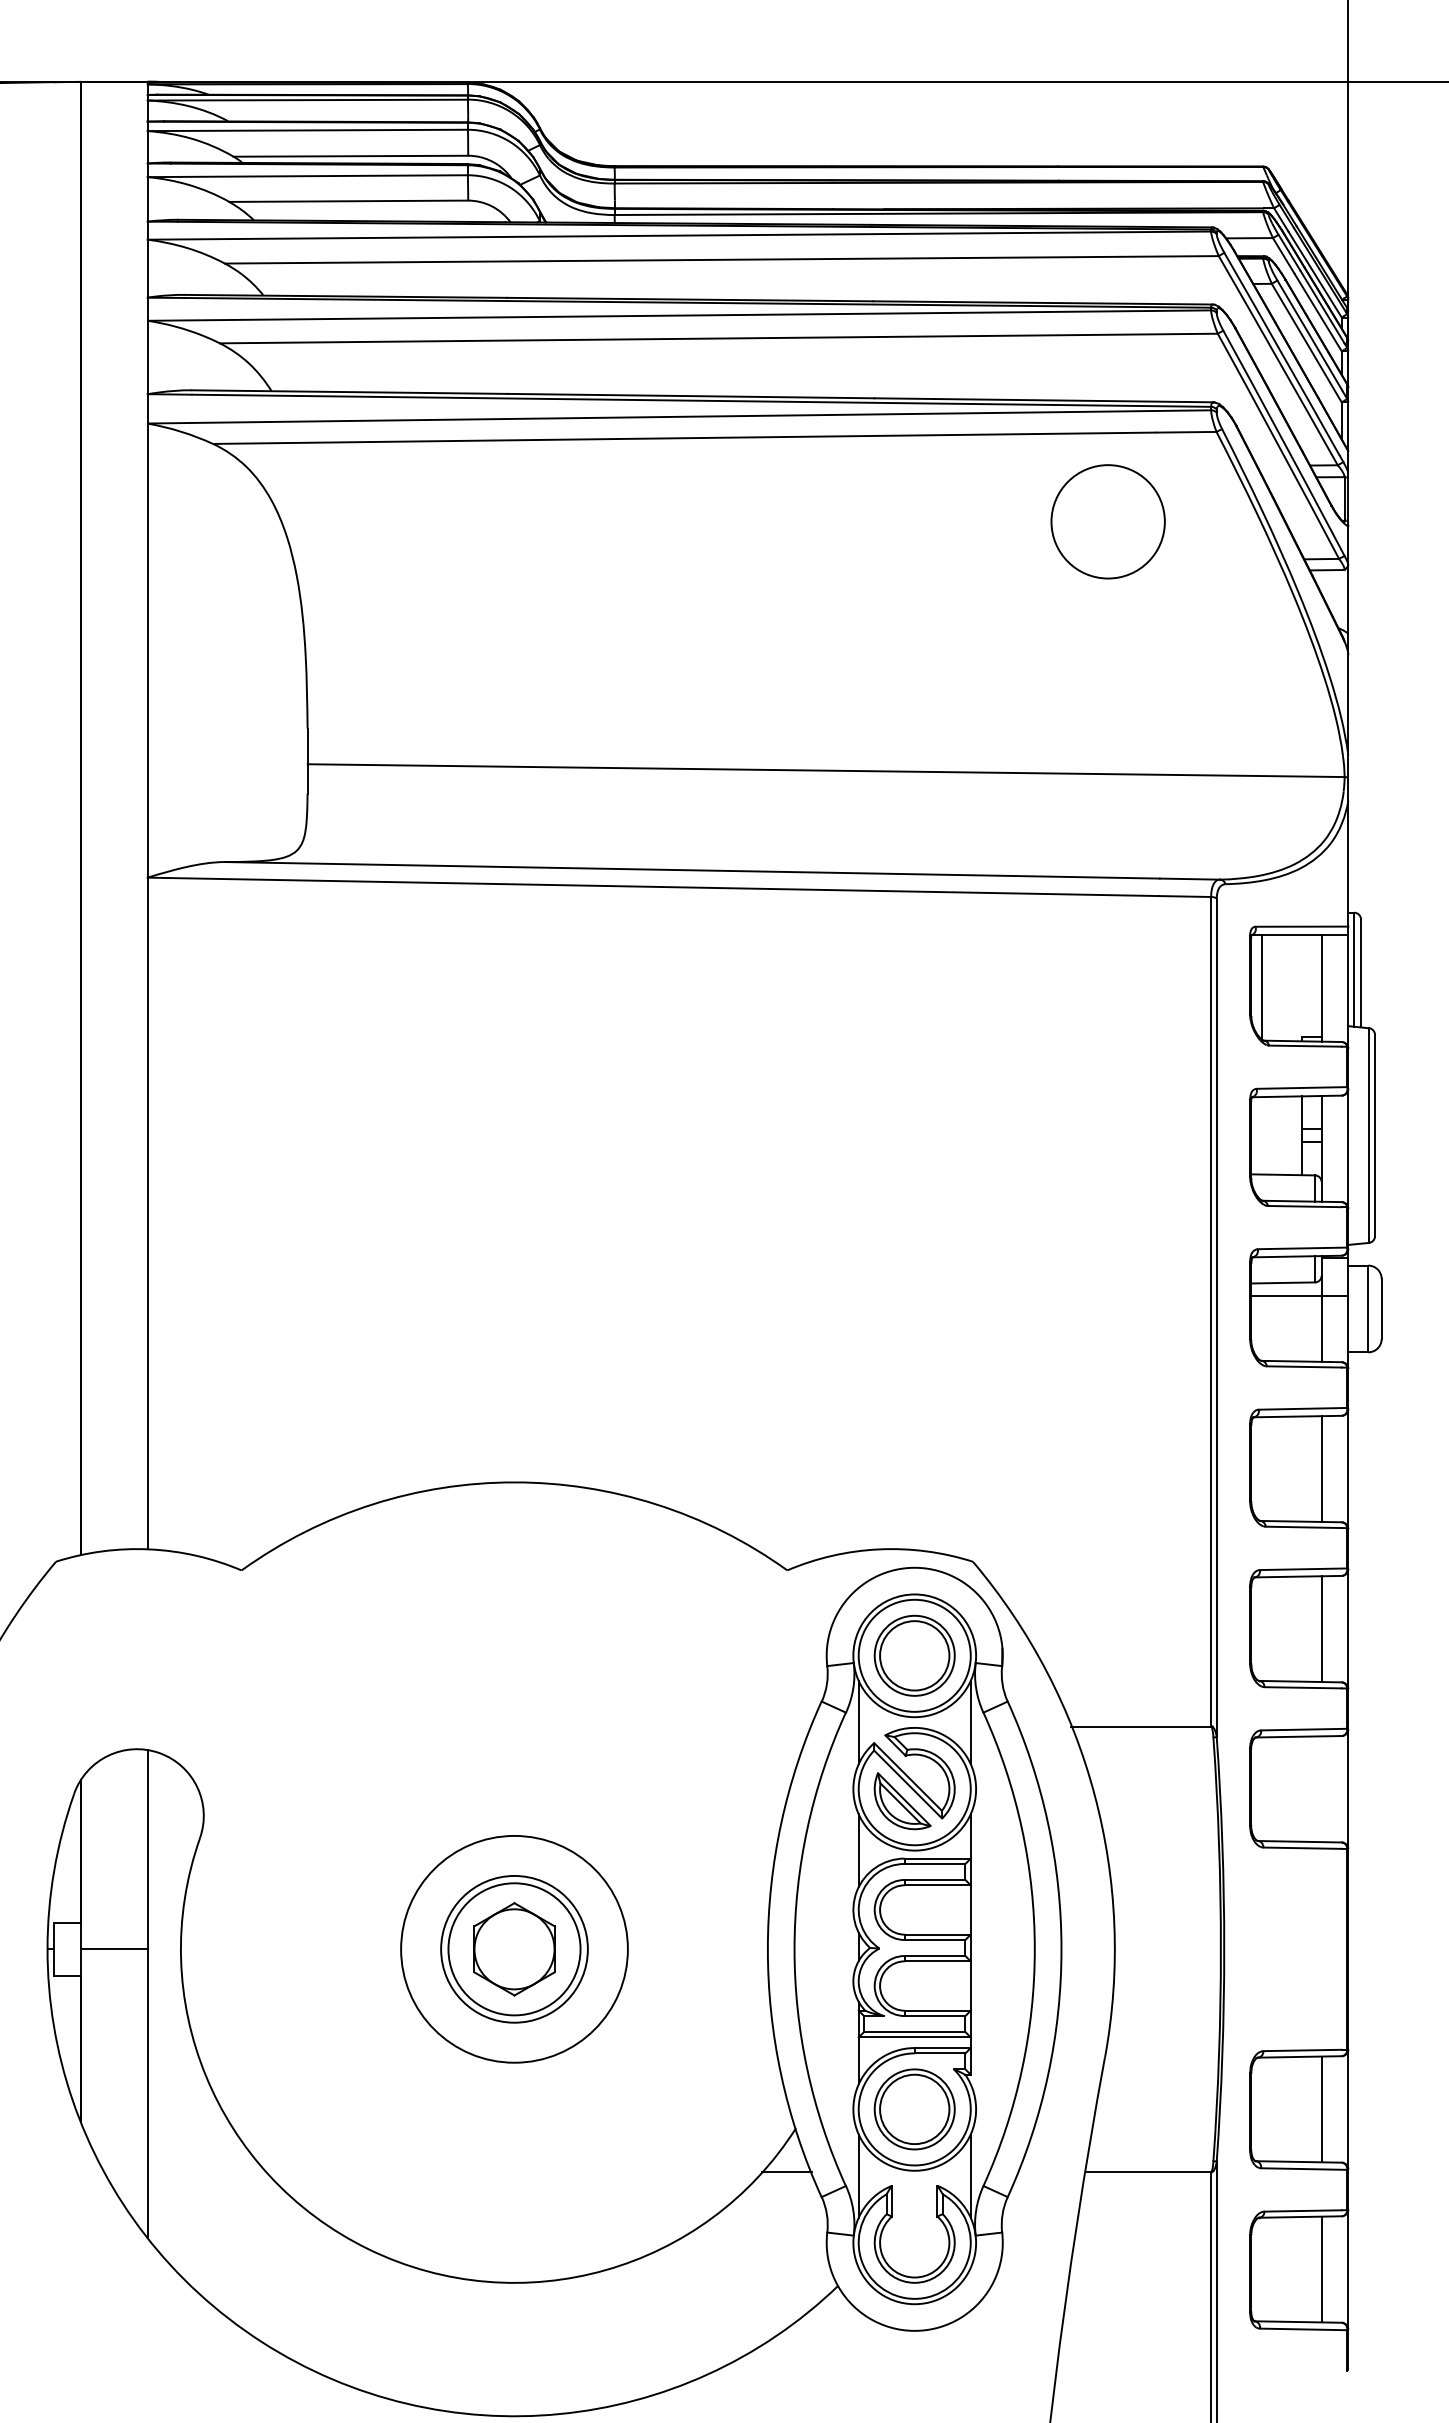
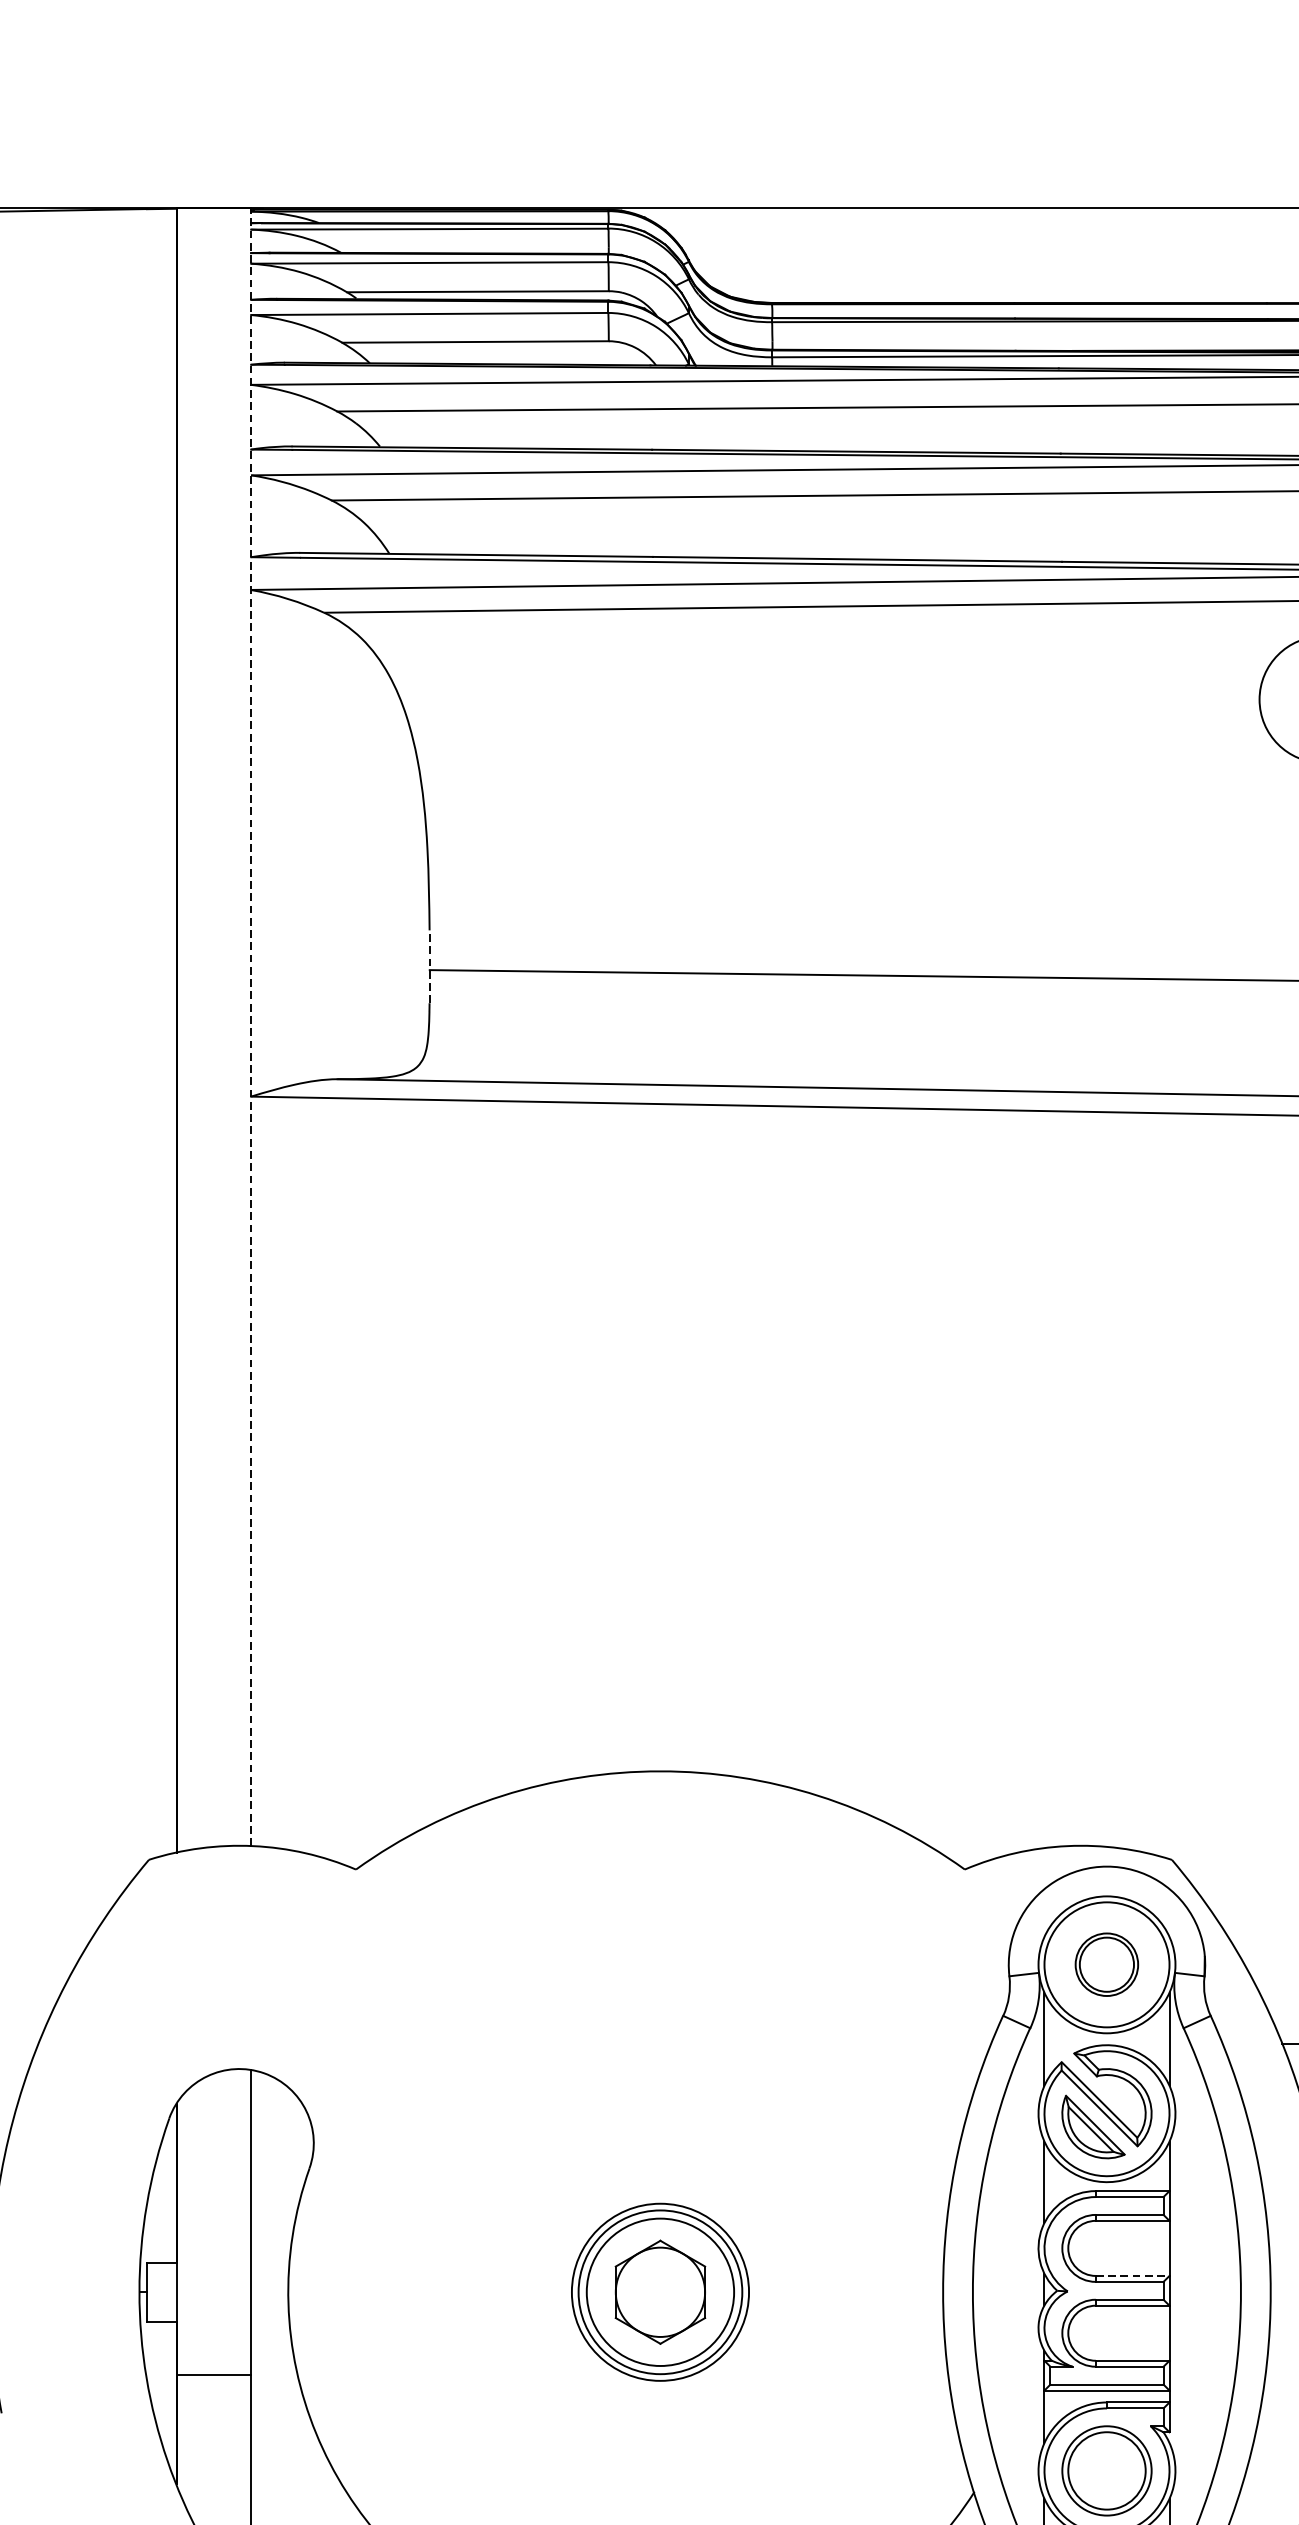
line: (307, 761) -> (429, 967), solid -> dashed
line: (147, 815) -> (250, 1027), solid -> dashed
part: (914, 1655) -> (1106, 1964), size x0.7
line: (938, 1934) -> (1133, 2275), solid -> dashed
circle: (514, 1948) -> (660, 2291), size x0.7
line: (113, 1949) -> (213, 2375), moved

